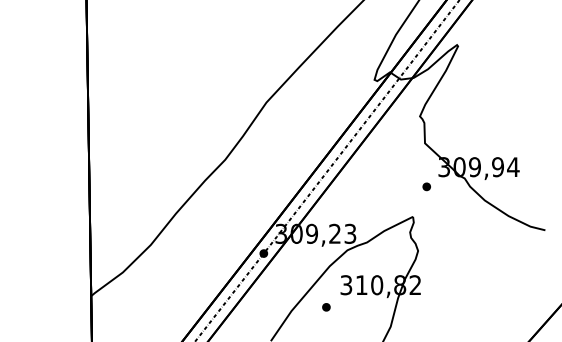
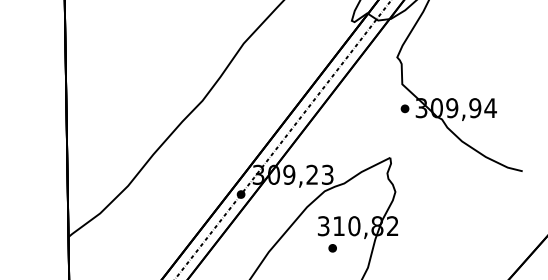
part: (426, 186) -> (404, 108), moved
part: (326, 307) -> (332, 248), moved

